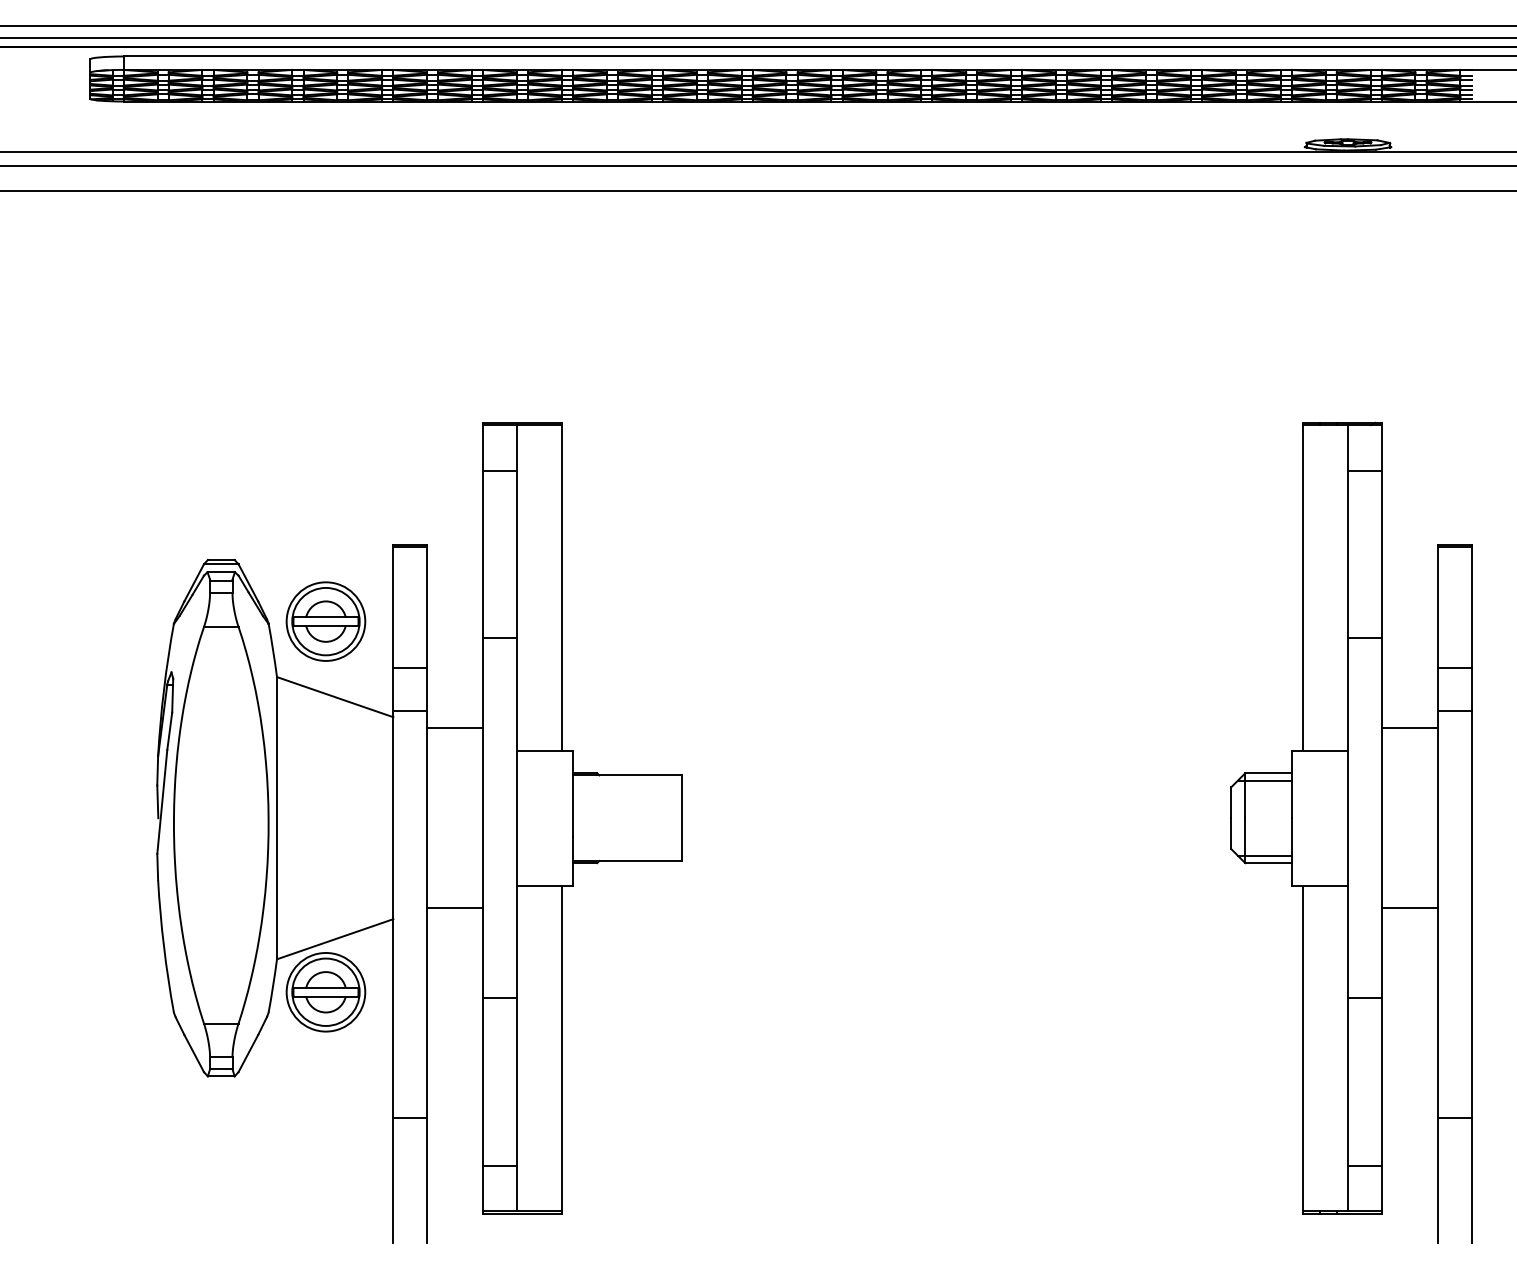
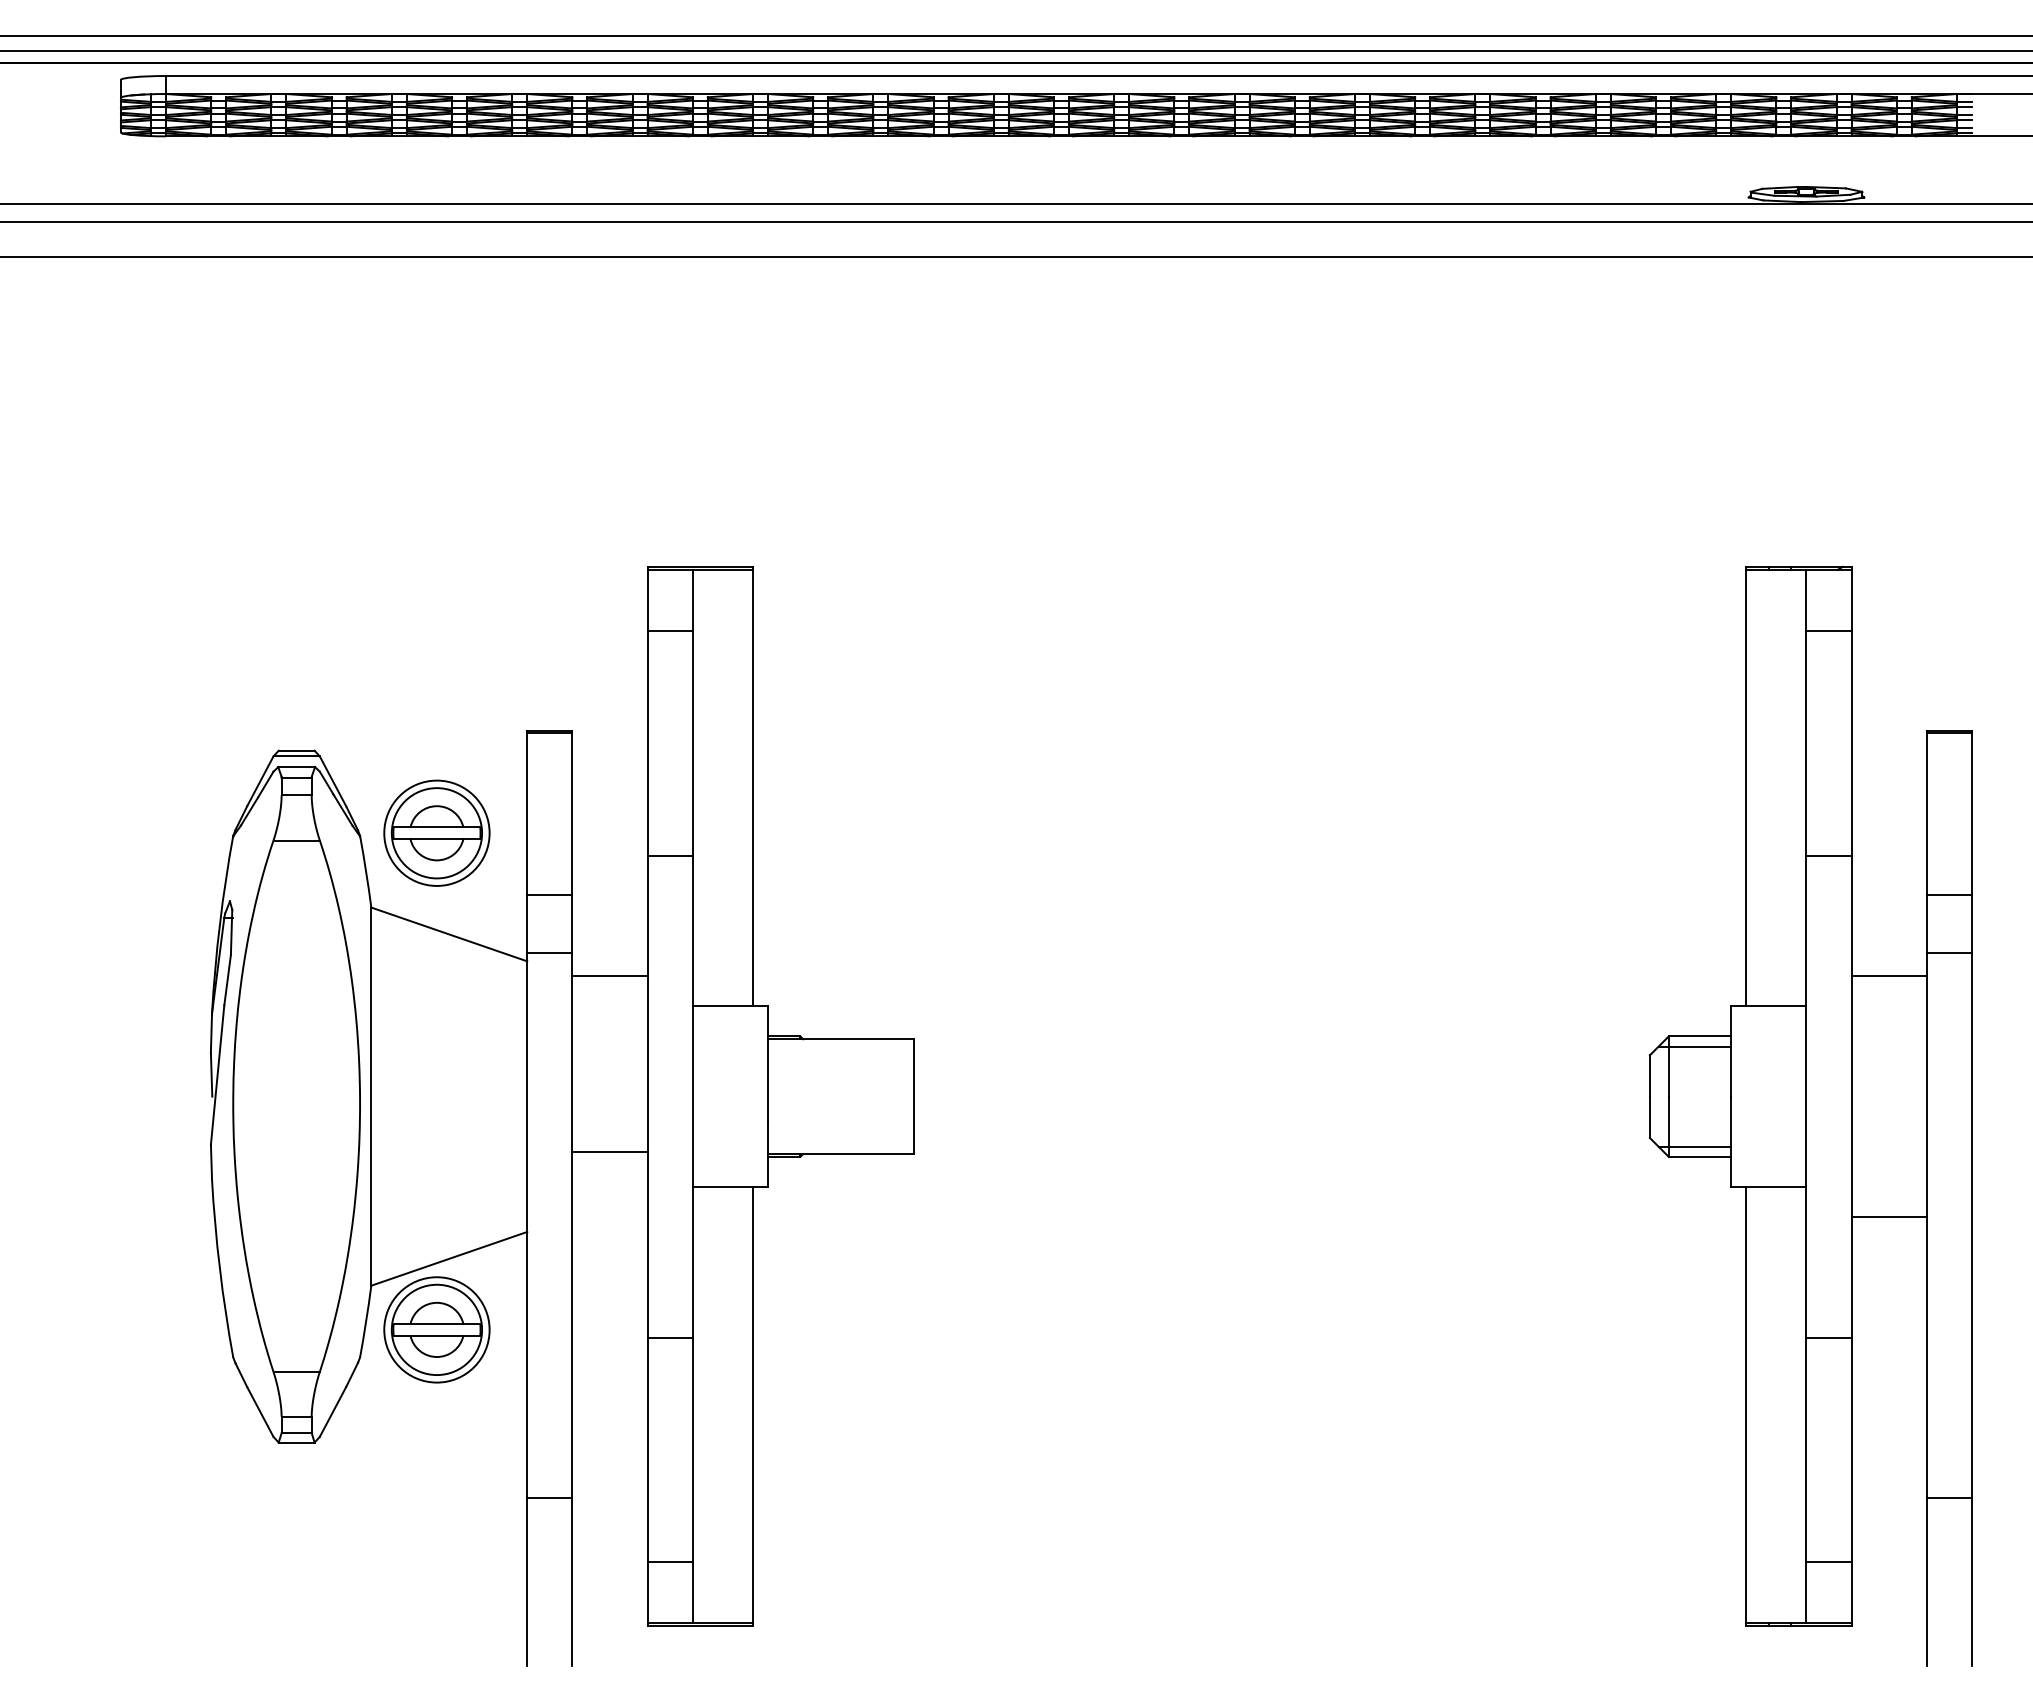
line: (454, 908) -> (609, 1152), moved

